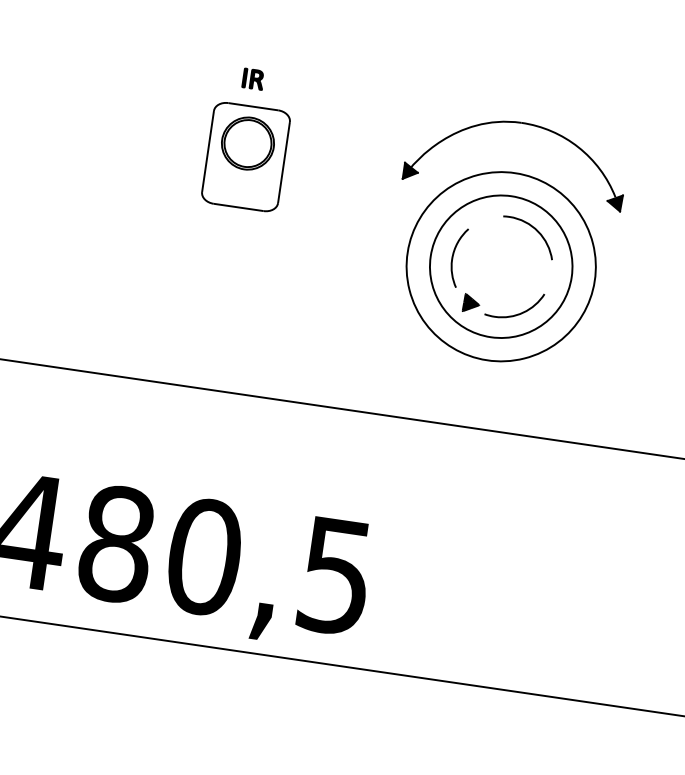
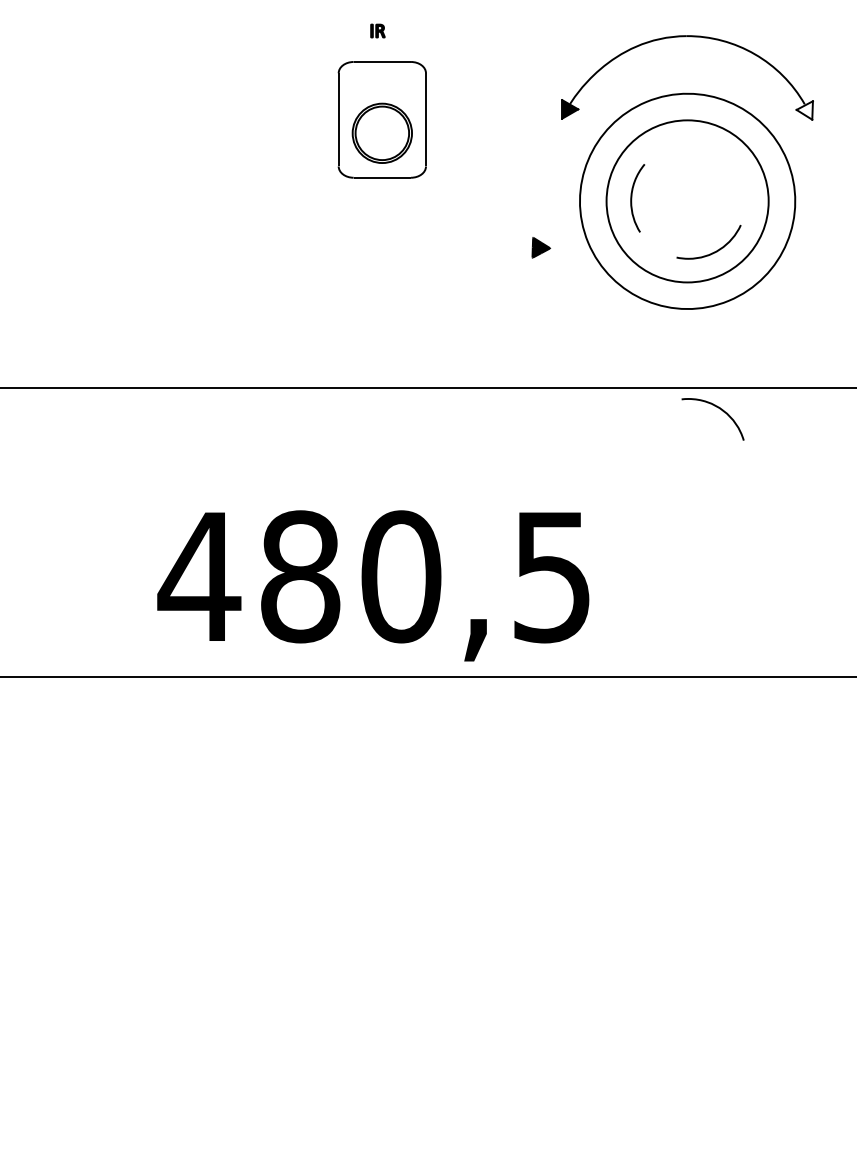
part: (253, 78) -> (377, 30), size x0.6
part: (247, 142) -> (381, 132), moved
fill: (614, 202) -> (804, 110), removed
curve: (534, 229) -> (719, 409), moved
part: (471, 303) -> (541, 247), moved

